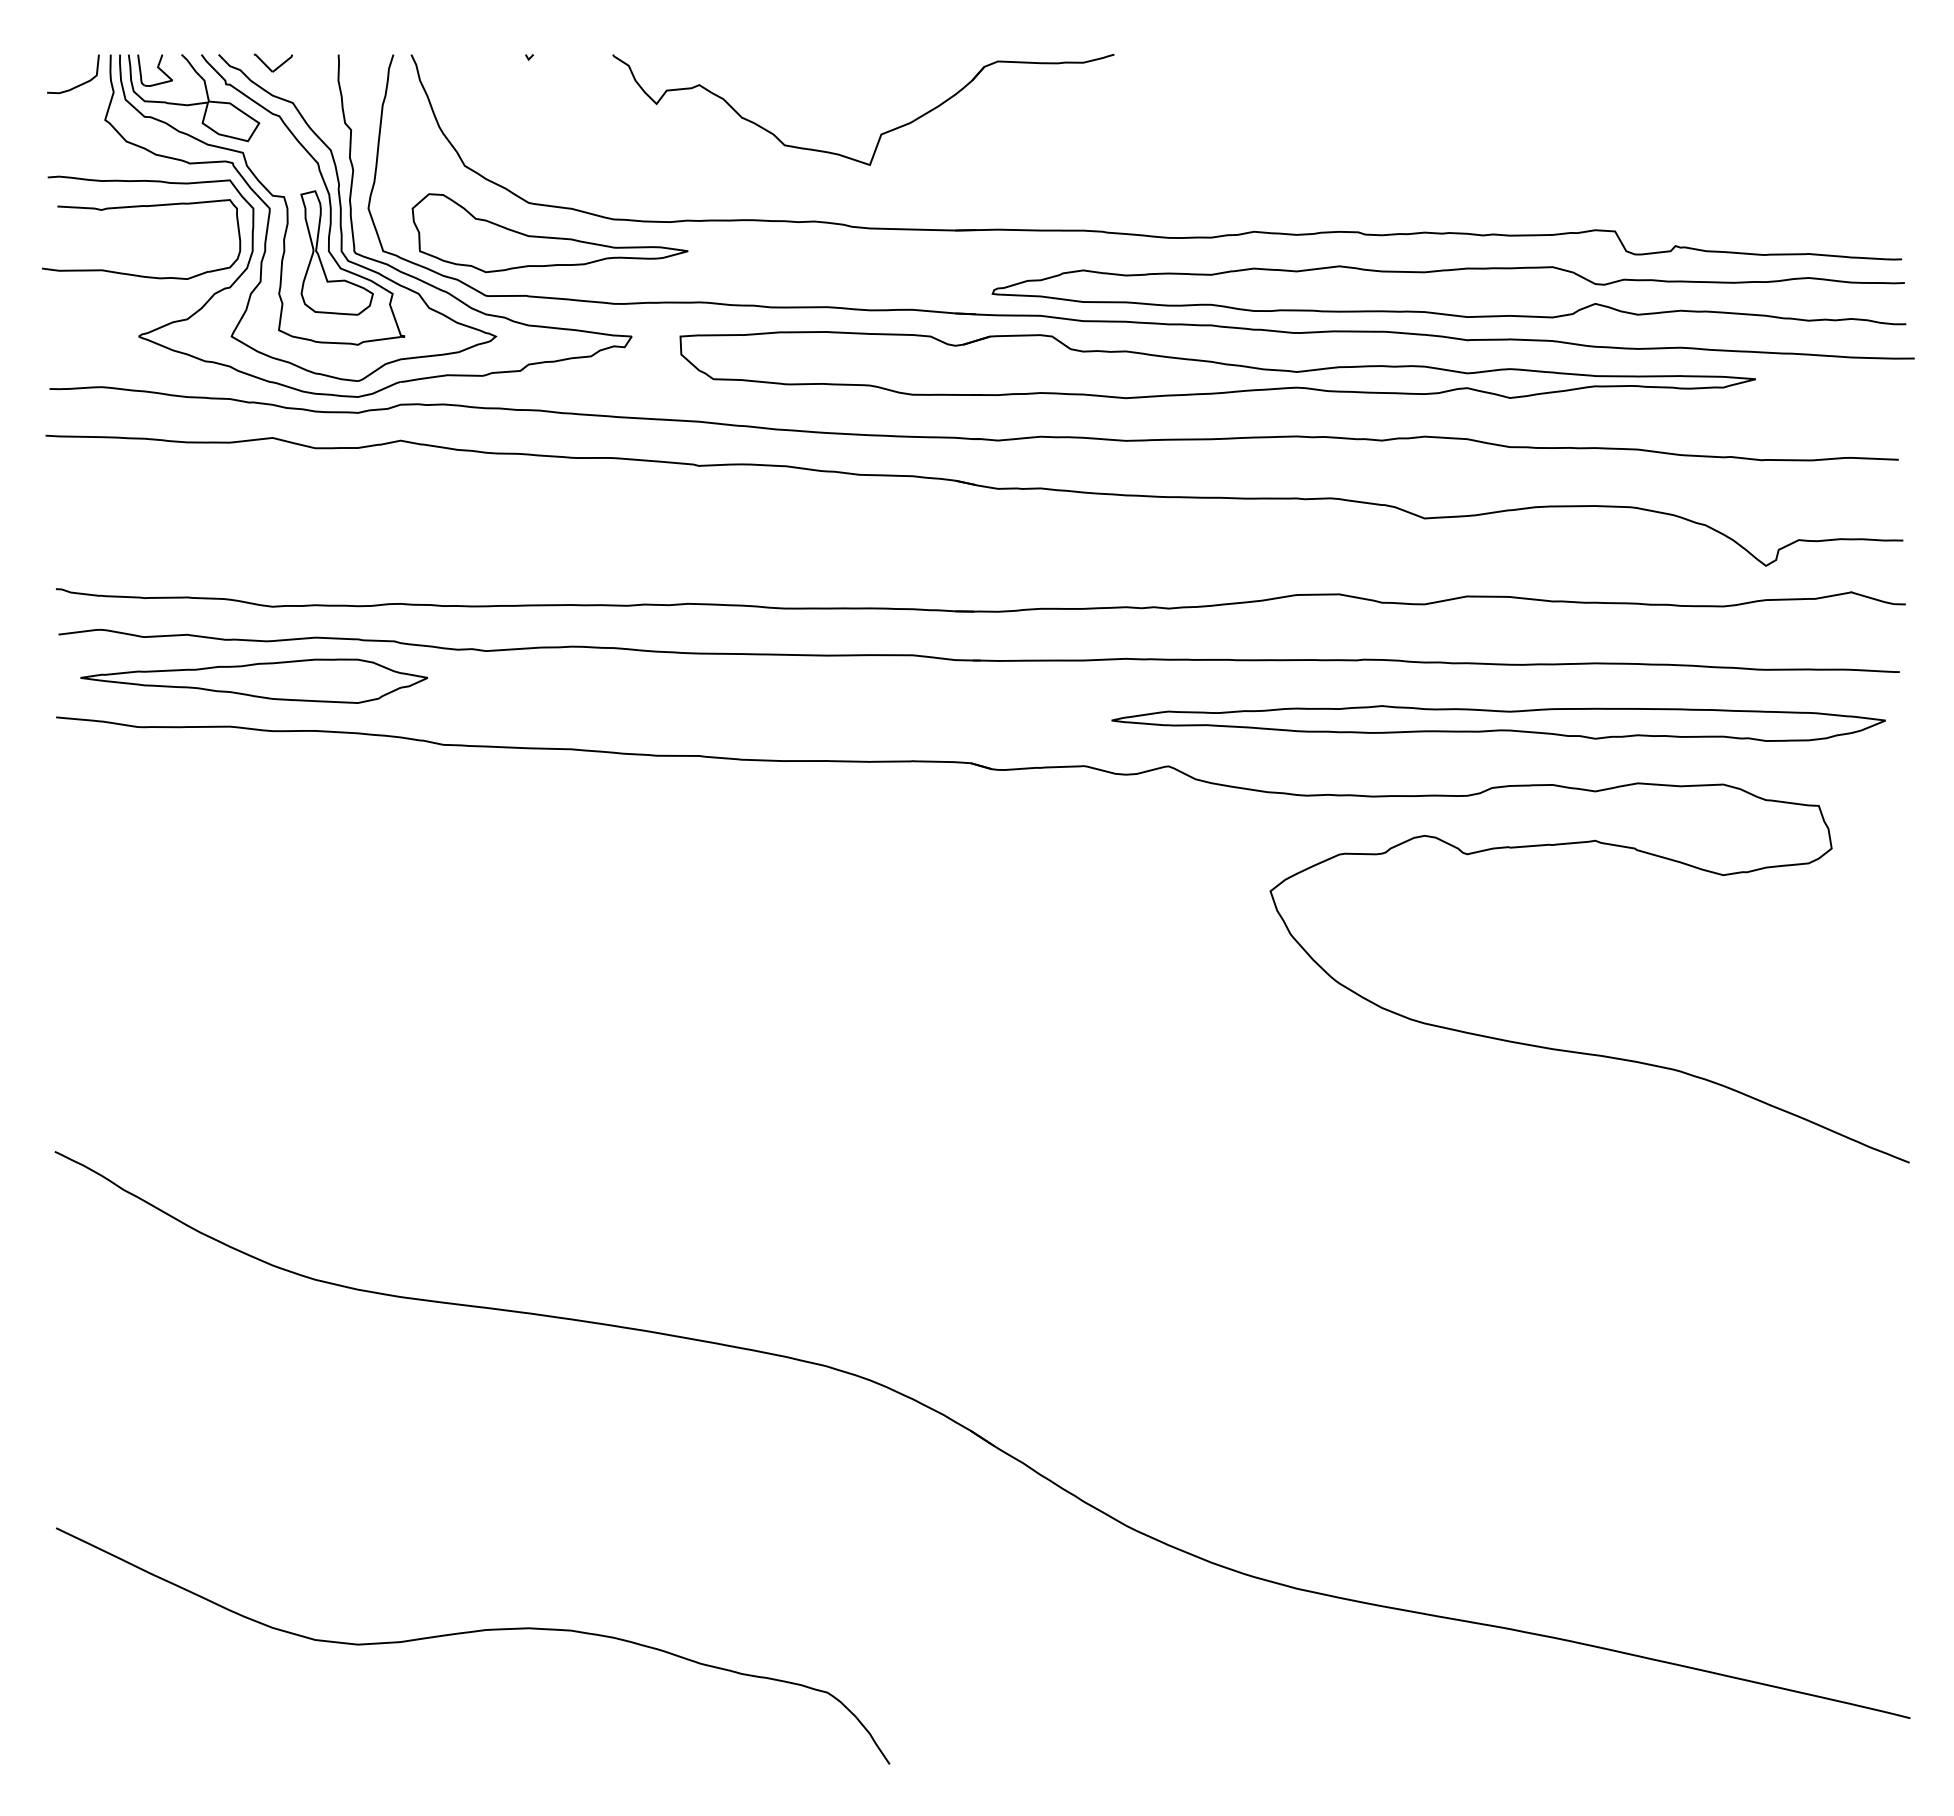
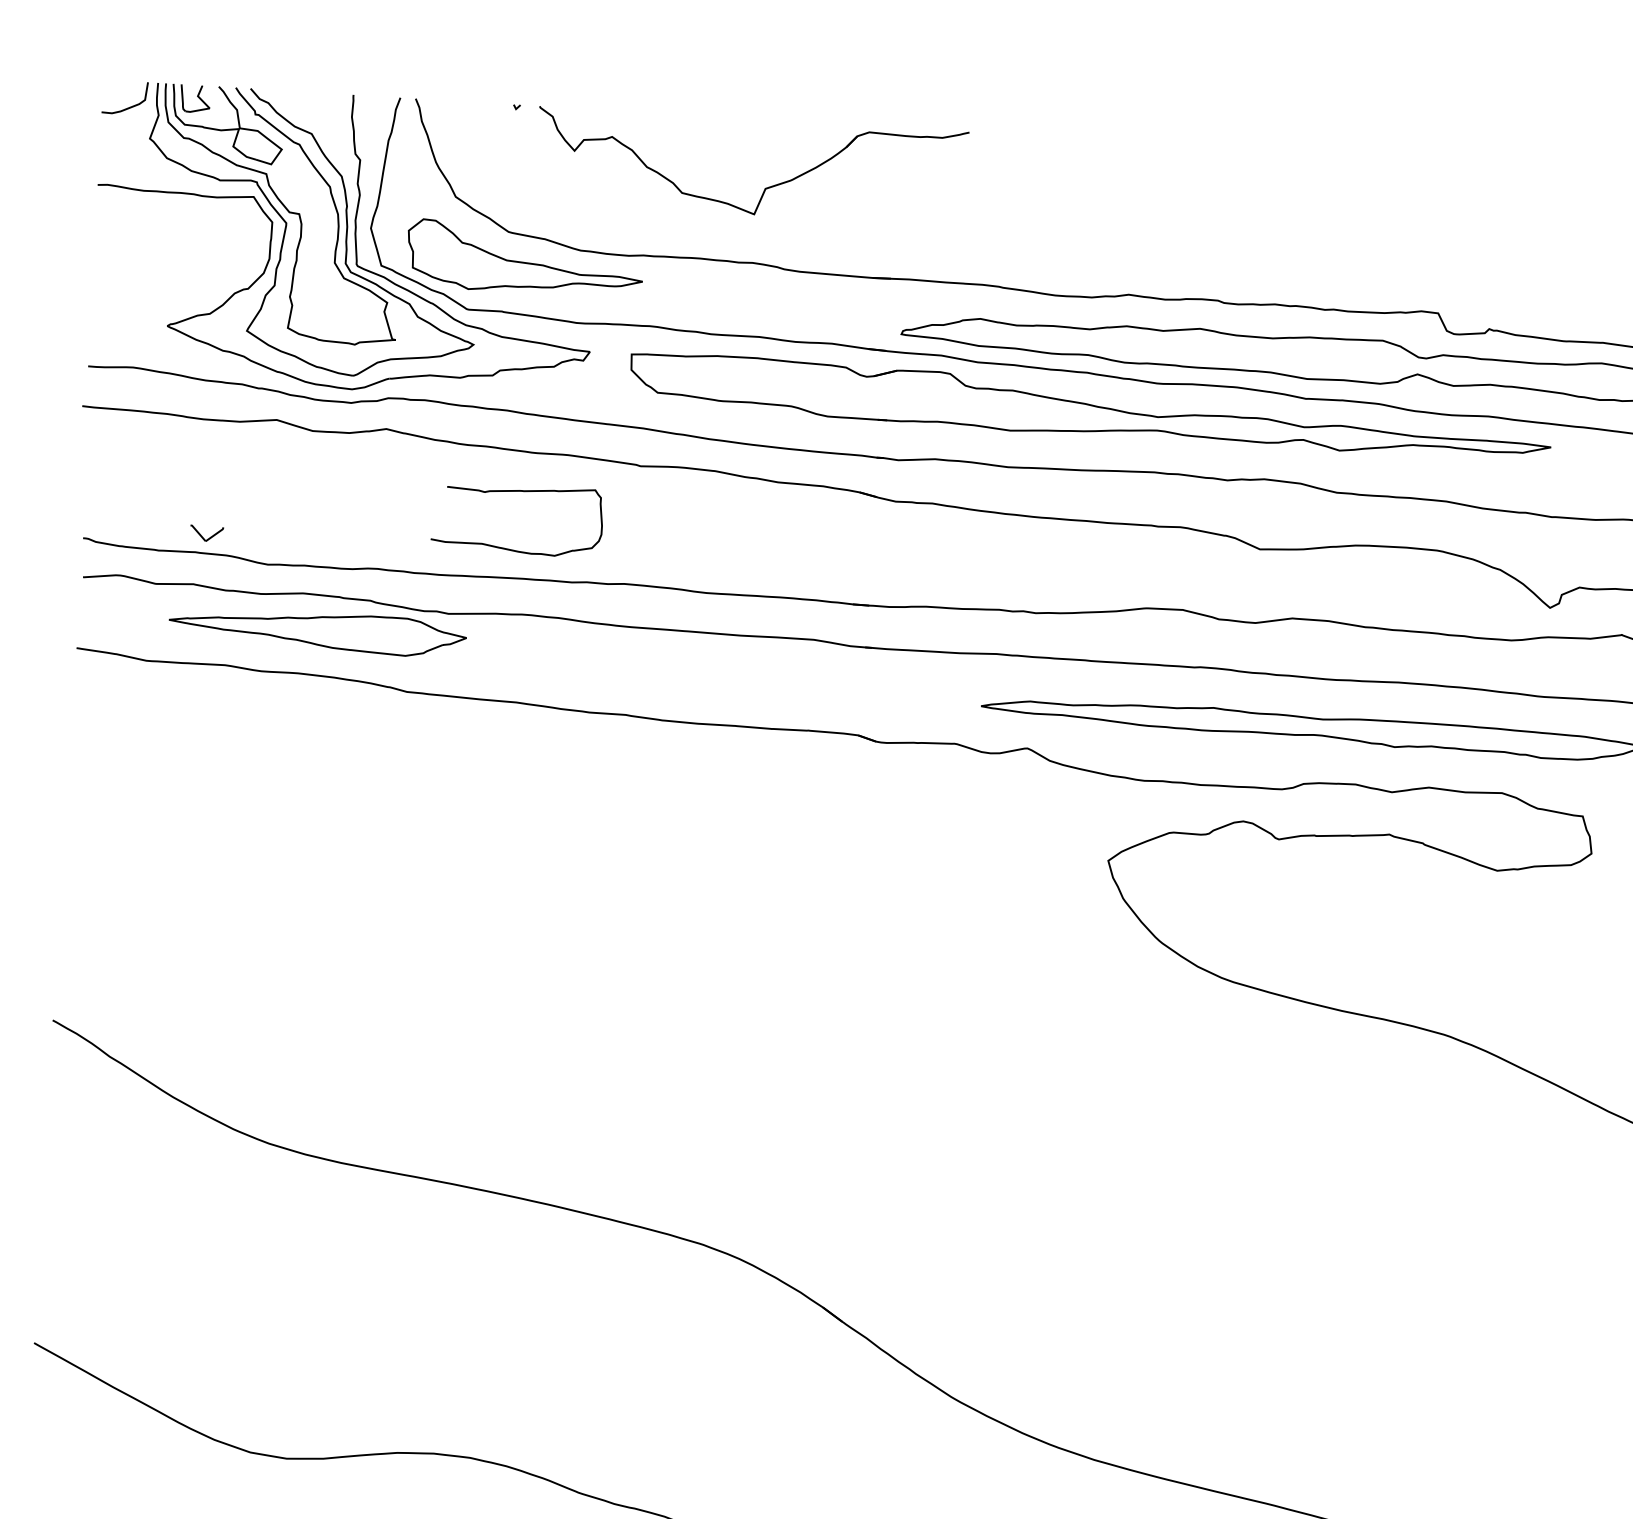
part: (272, 62) -> (206, 533), moved
part: (880, 133) -> (764, 187), moved
curve: (140, 207) -> (518, 492), moved
part: (320, 257) -> (327, 267), removed
part: (254, 680) -> (317, 631), moved

